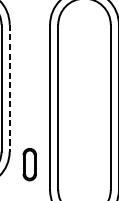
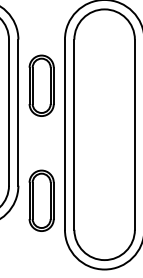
part: (29, 64) -> (41, 85), added
line: (9, 88) -> (18, 113), dashed -> solid
part: (29, 164) -> (41, 200), size x1.67

